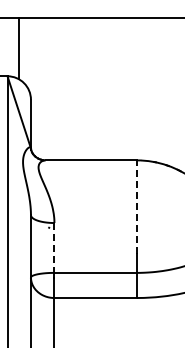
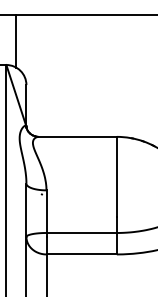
line: (136, 207) -> (116, 177), dashed -> solid
line: (54, 247) -> (46, 211), dashed -> solid

